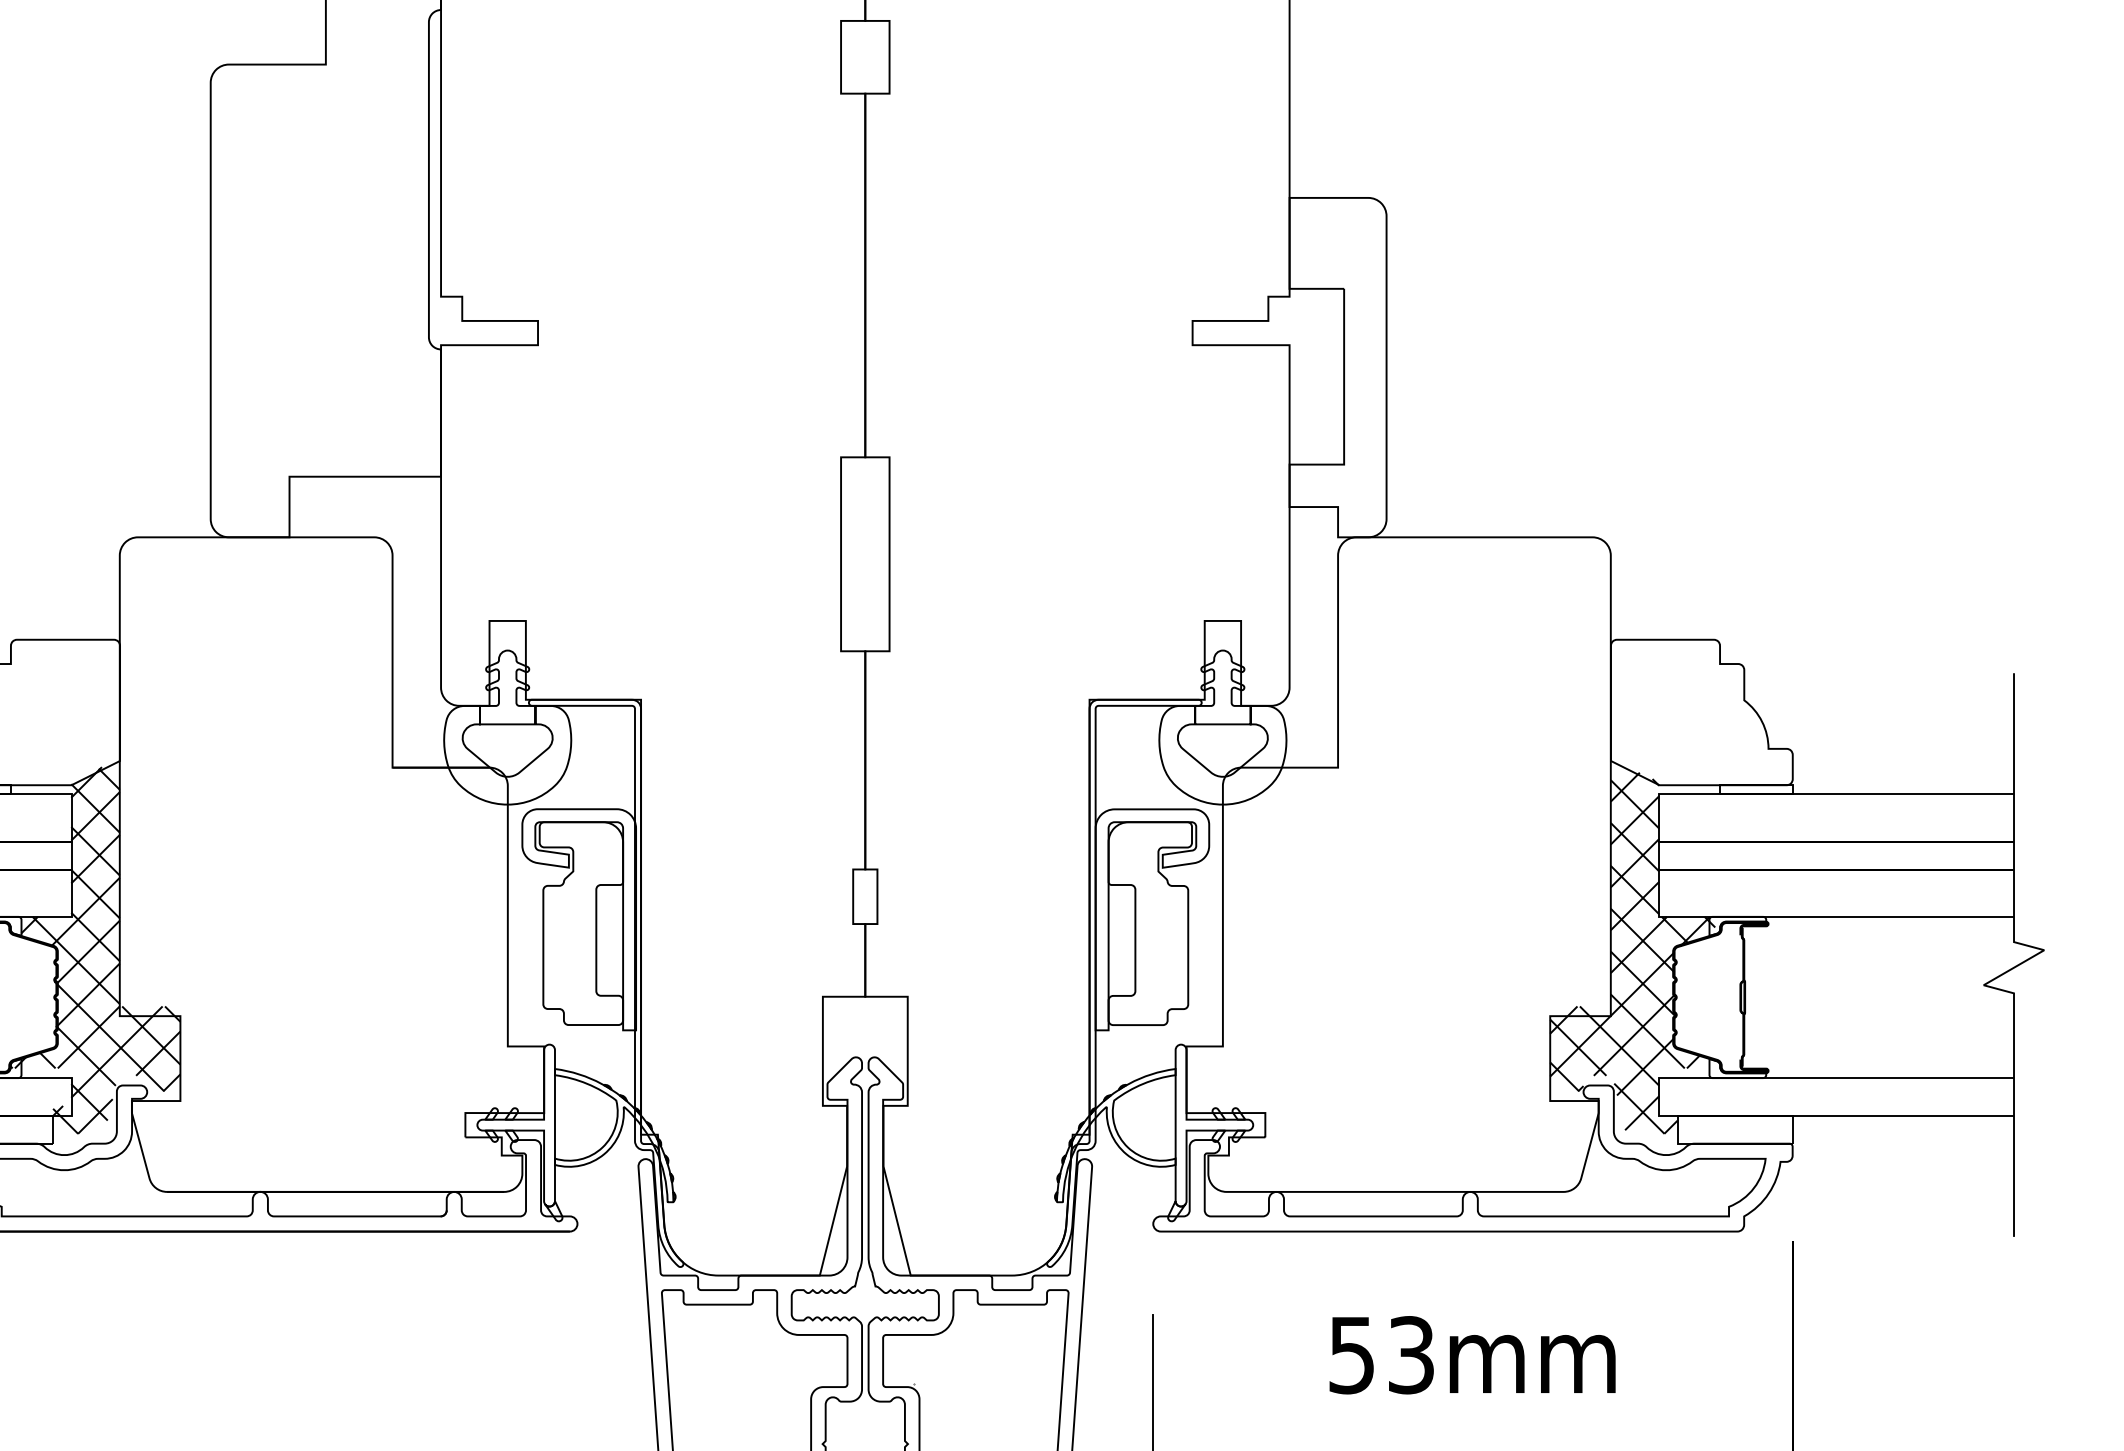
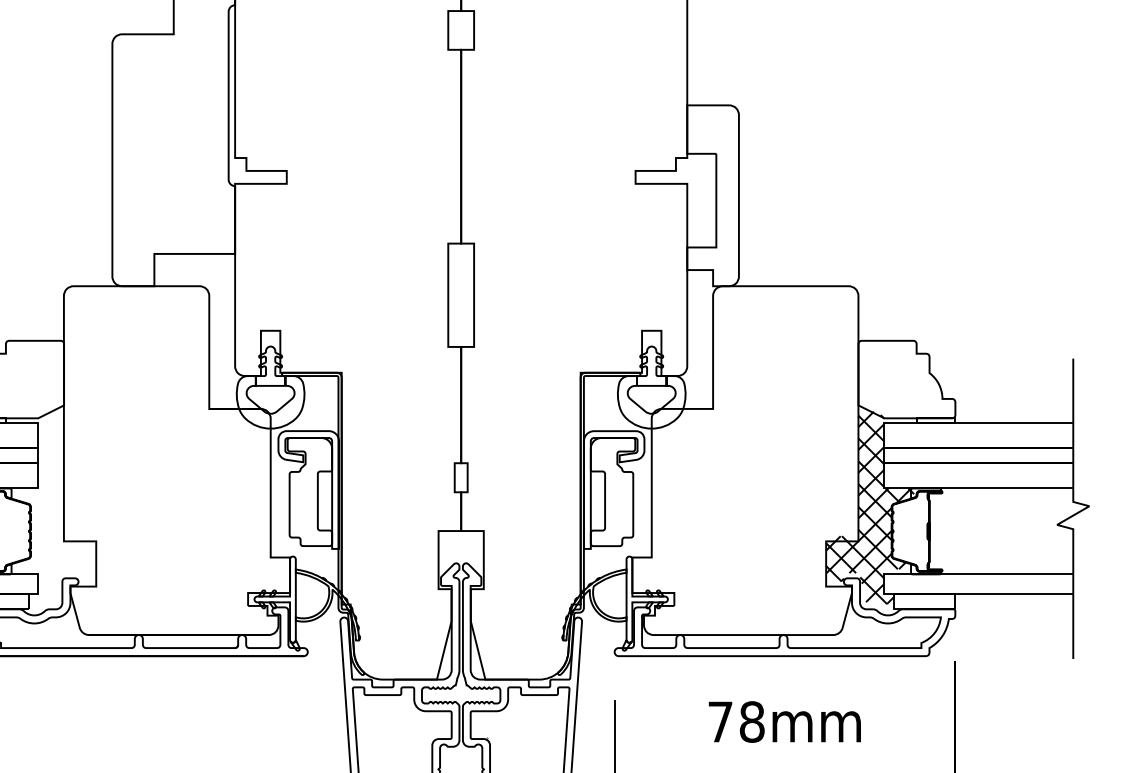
hatch: (94, 950) -> (50, 506), removed
text: (1381, 1354) -> (736, 721), 53mm -> 78mm

